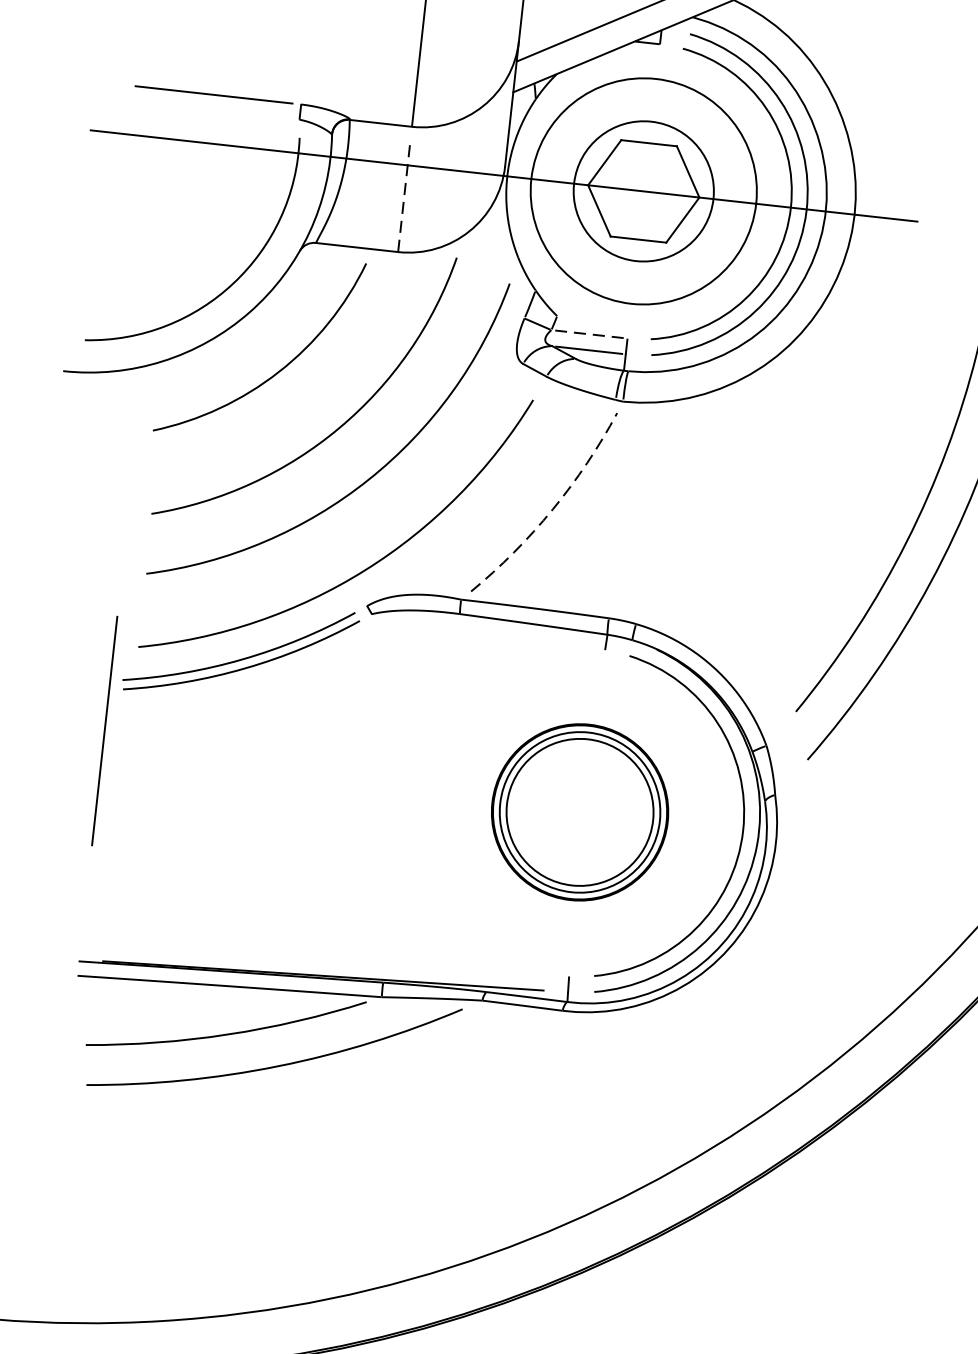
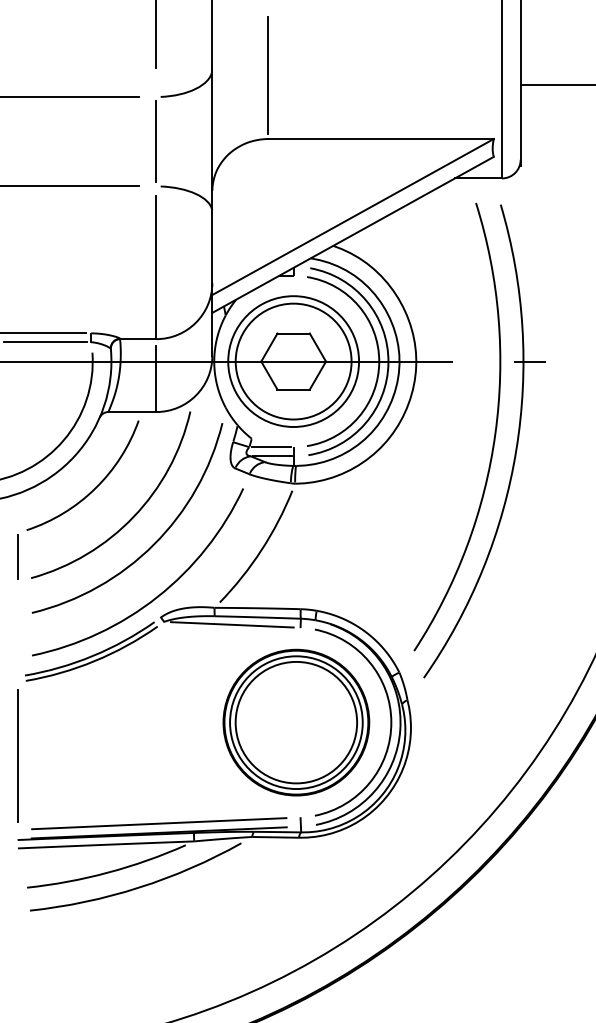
line: (220, 111) -> (45, 342), added
circle: (643, 191) -> (293, 361), size x1.43
line: (404, 196) -> (156, 379), dashed -> solid
line: (589, 334) -> (271, 447), dashed -> solid
line: (133, 474) -> (18, 556), added
arc: (552, 509) -> (261, 550), dashed -> solid
line: (488, 631) -> (232, 624), added
line: (103, 730) -> (17, 755), moved
part: (580, 812) -> (296, 722), size x1.43
line: (325, 959) -> (159, 823), added

